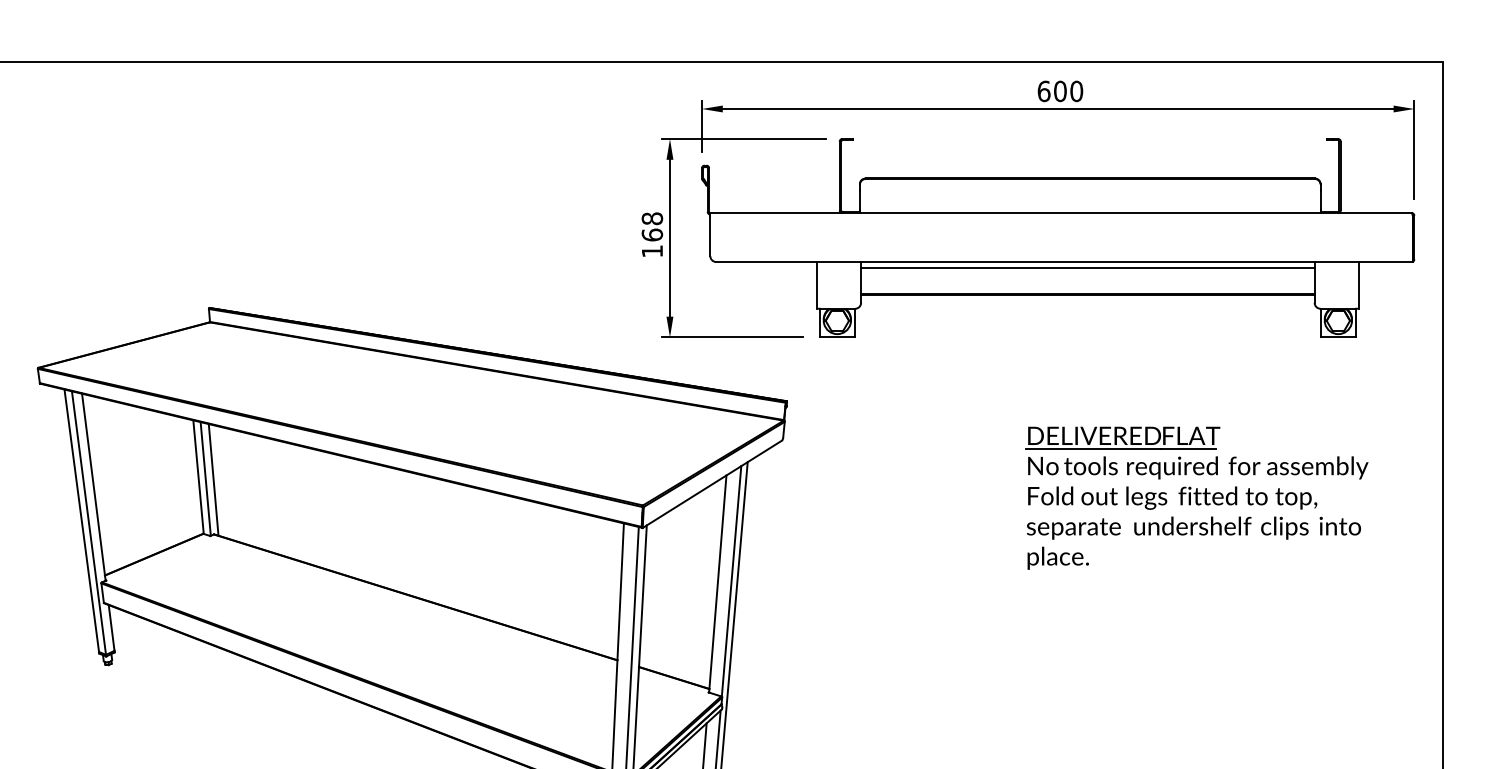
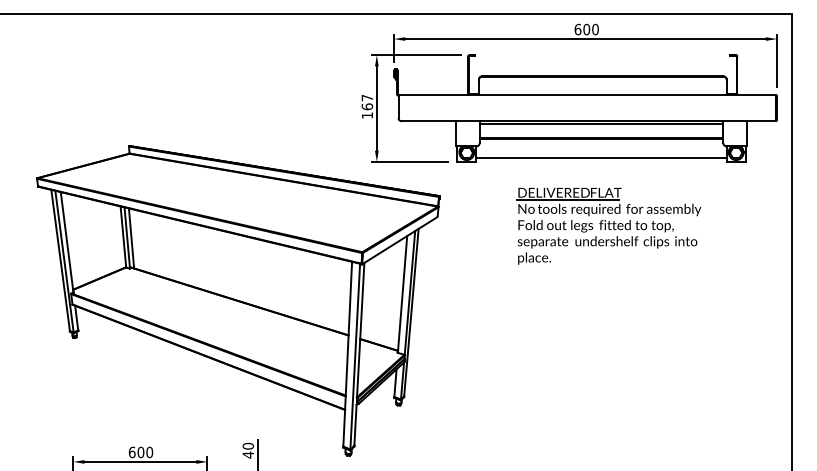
text: (652, 217) -> (367, 97), 168 -> 167
line: (1087, 331) -> (601, 158), added
part: (1195, 496) -> (608, 225), moved

